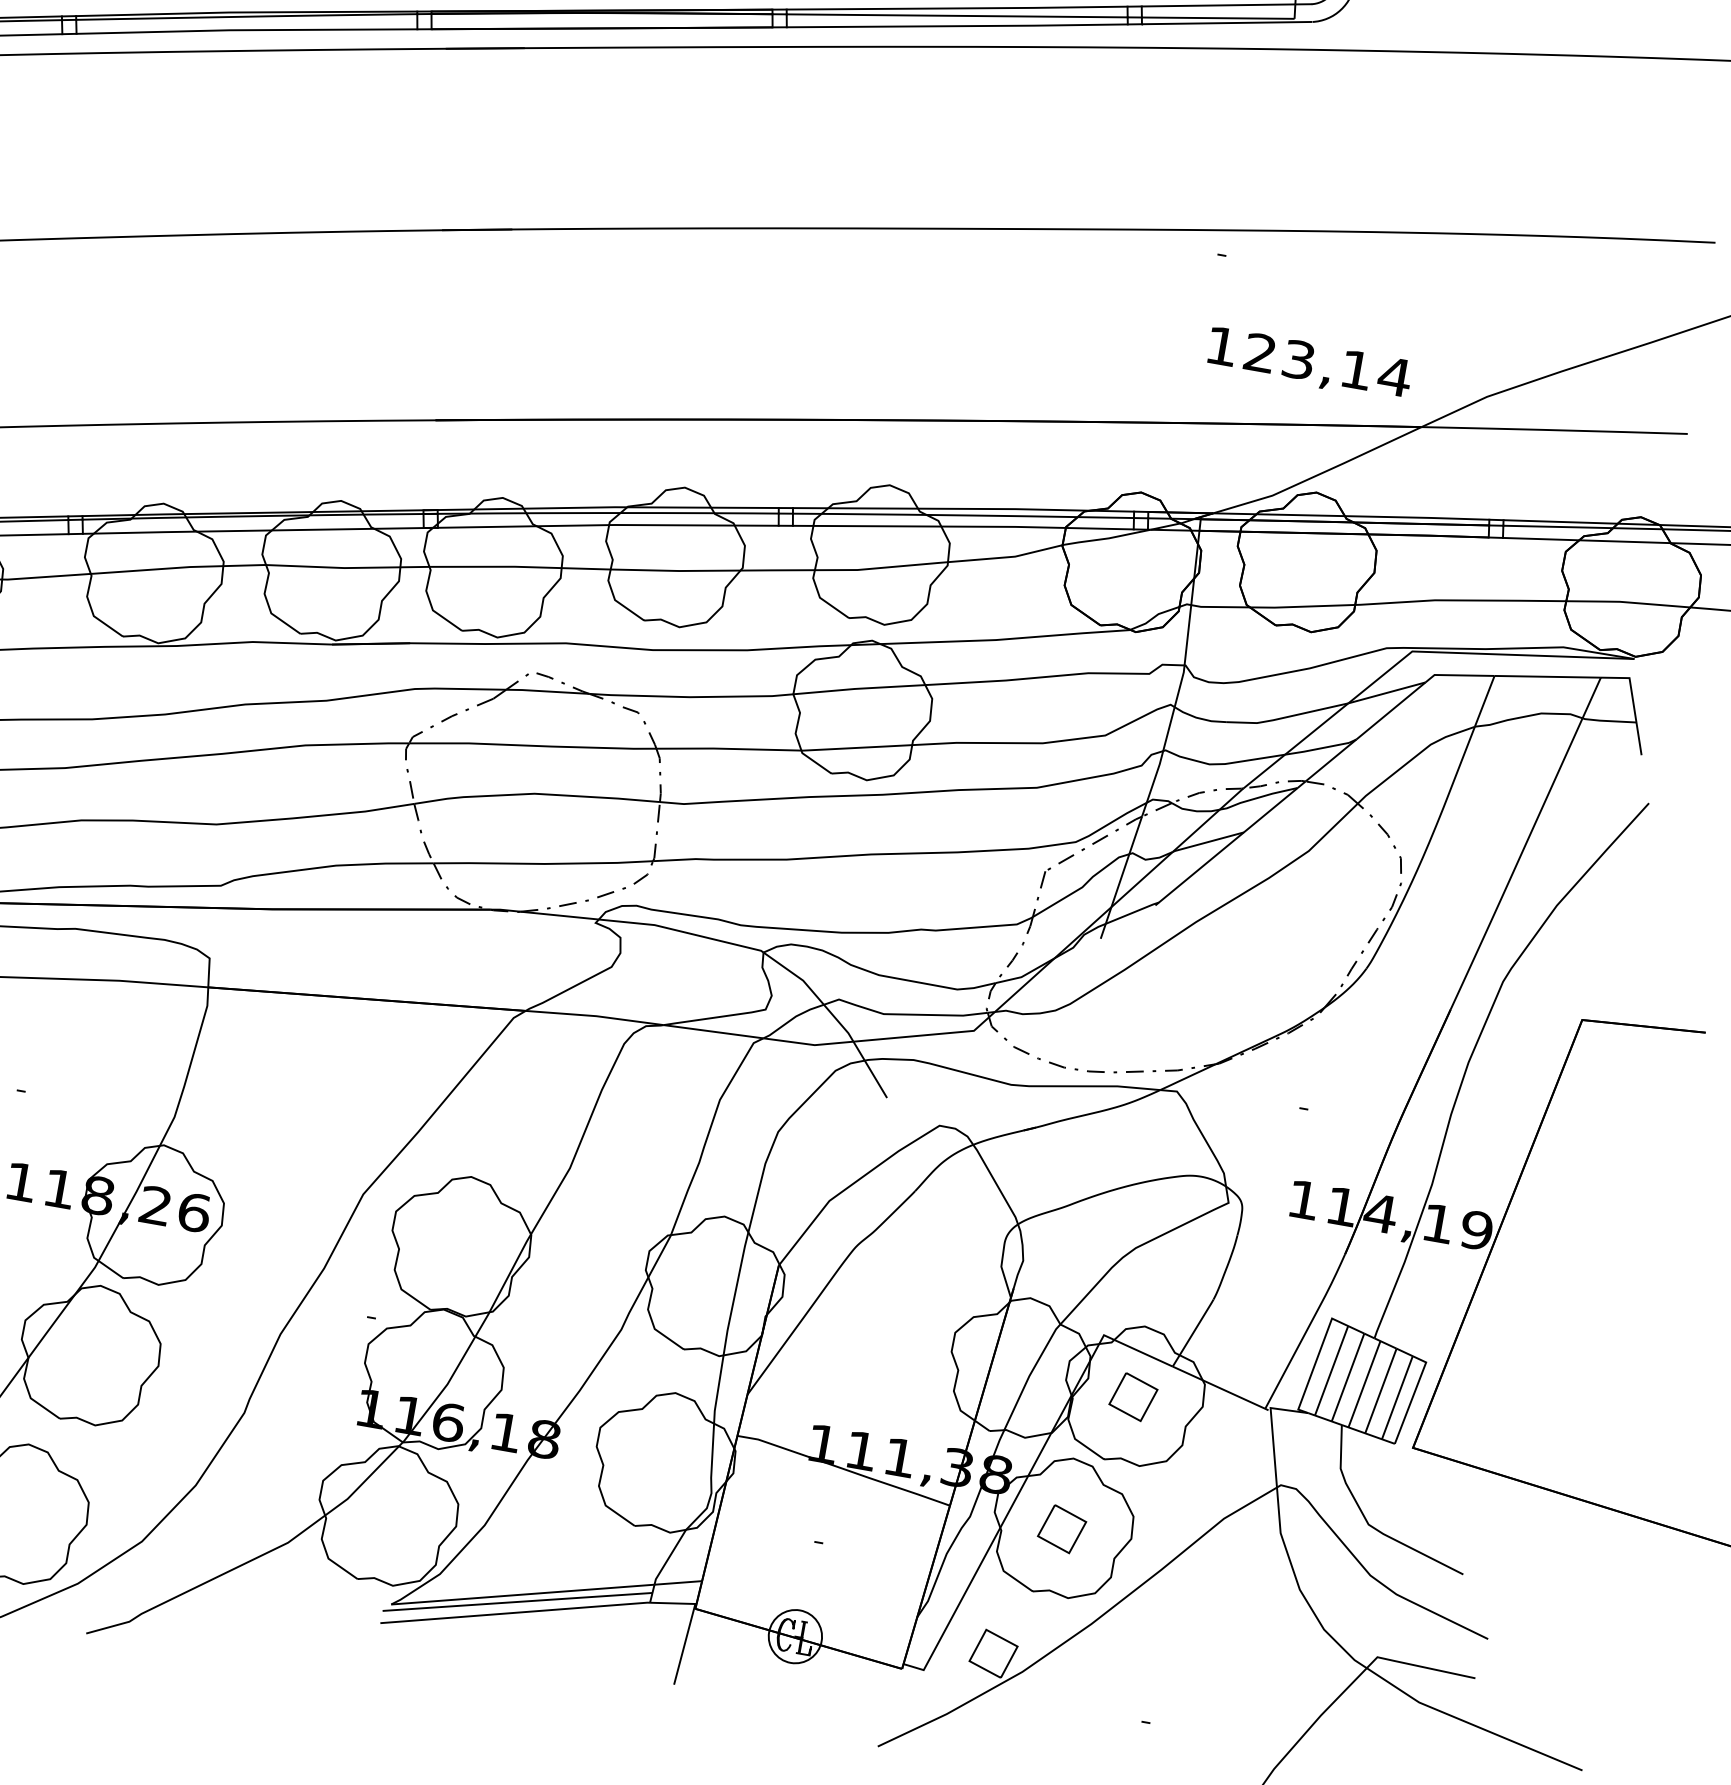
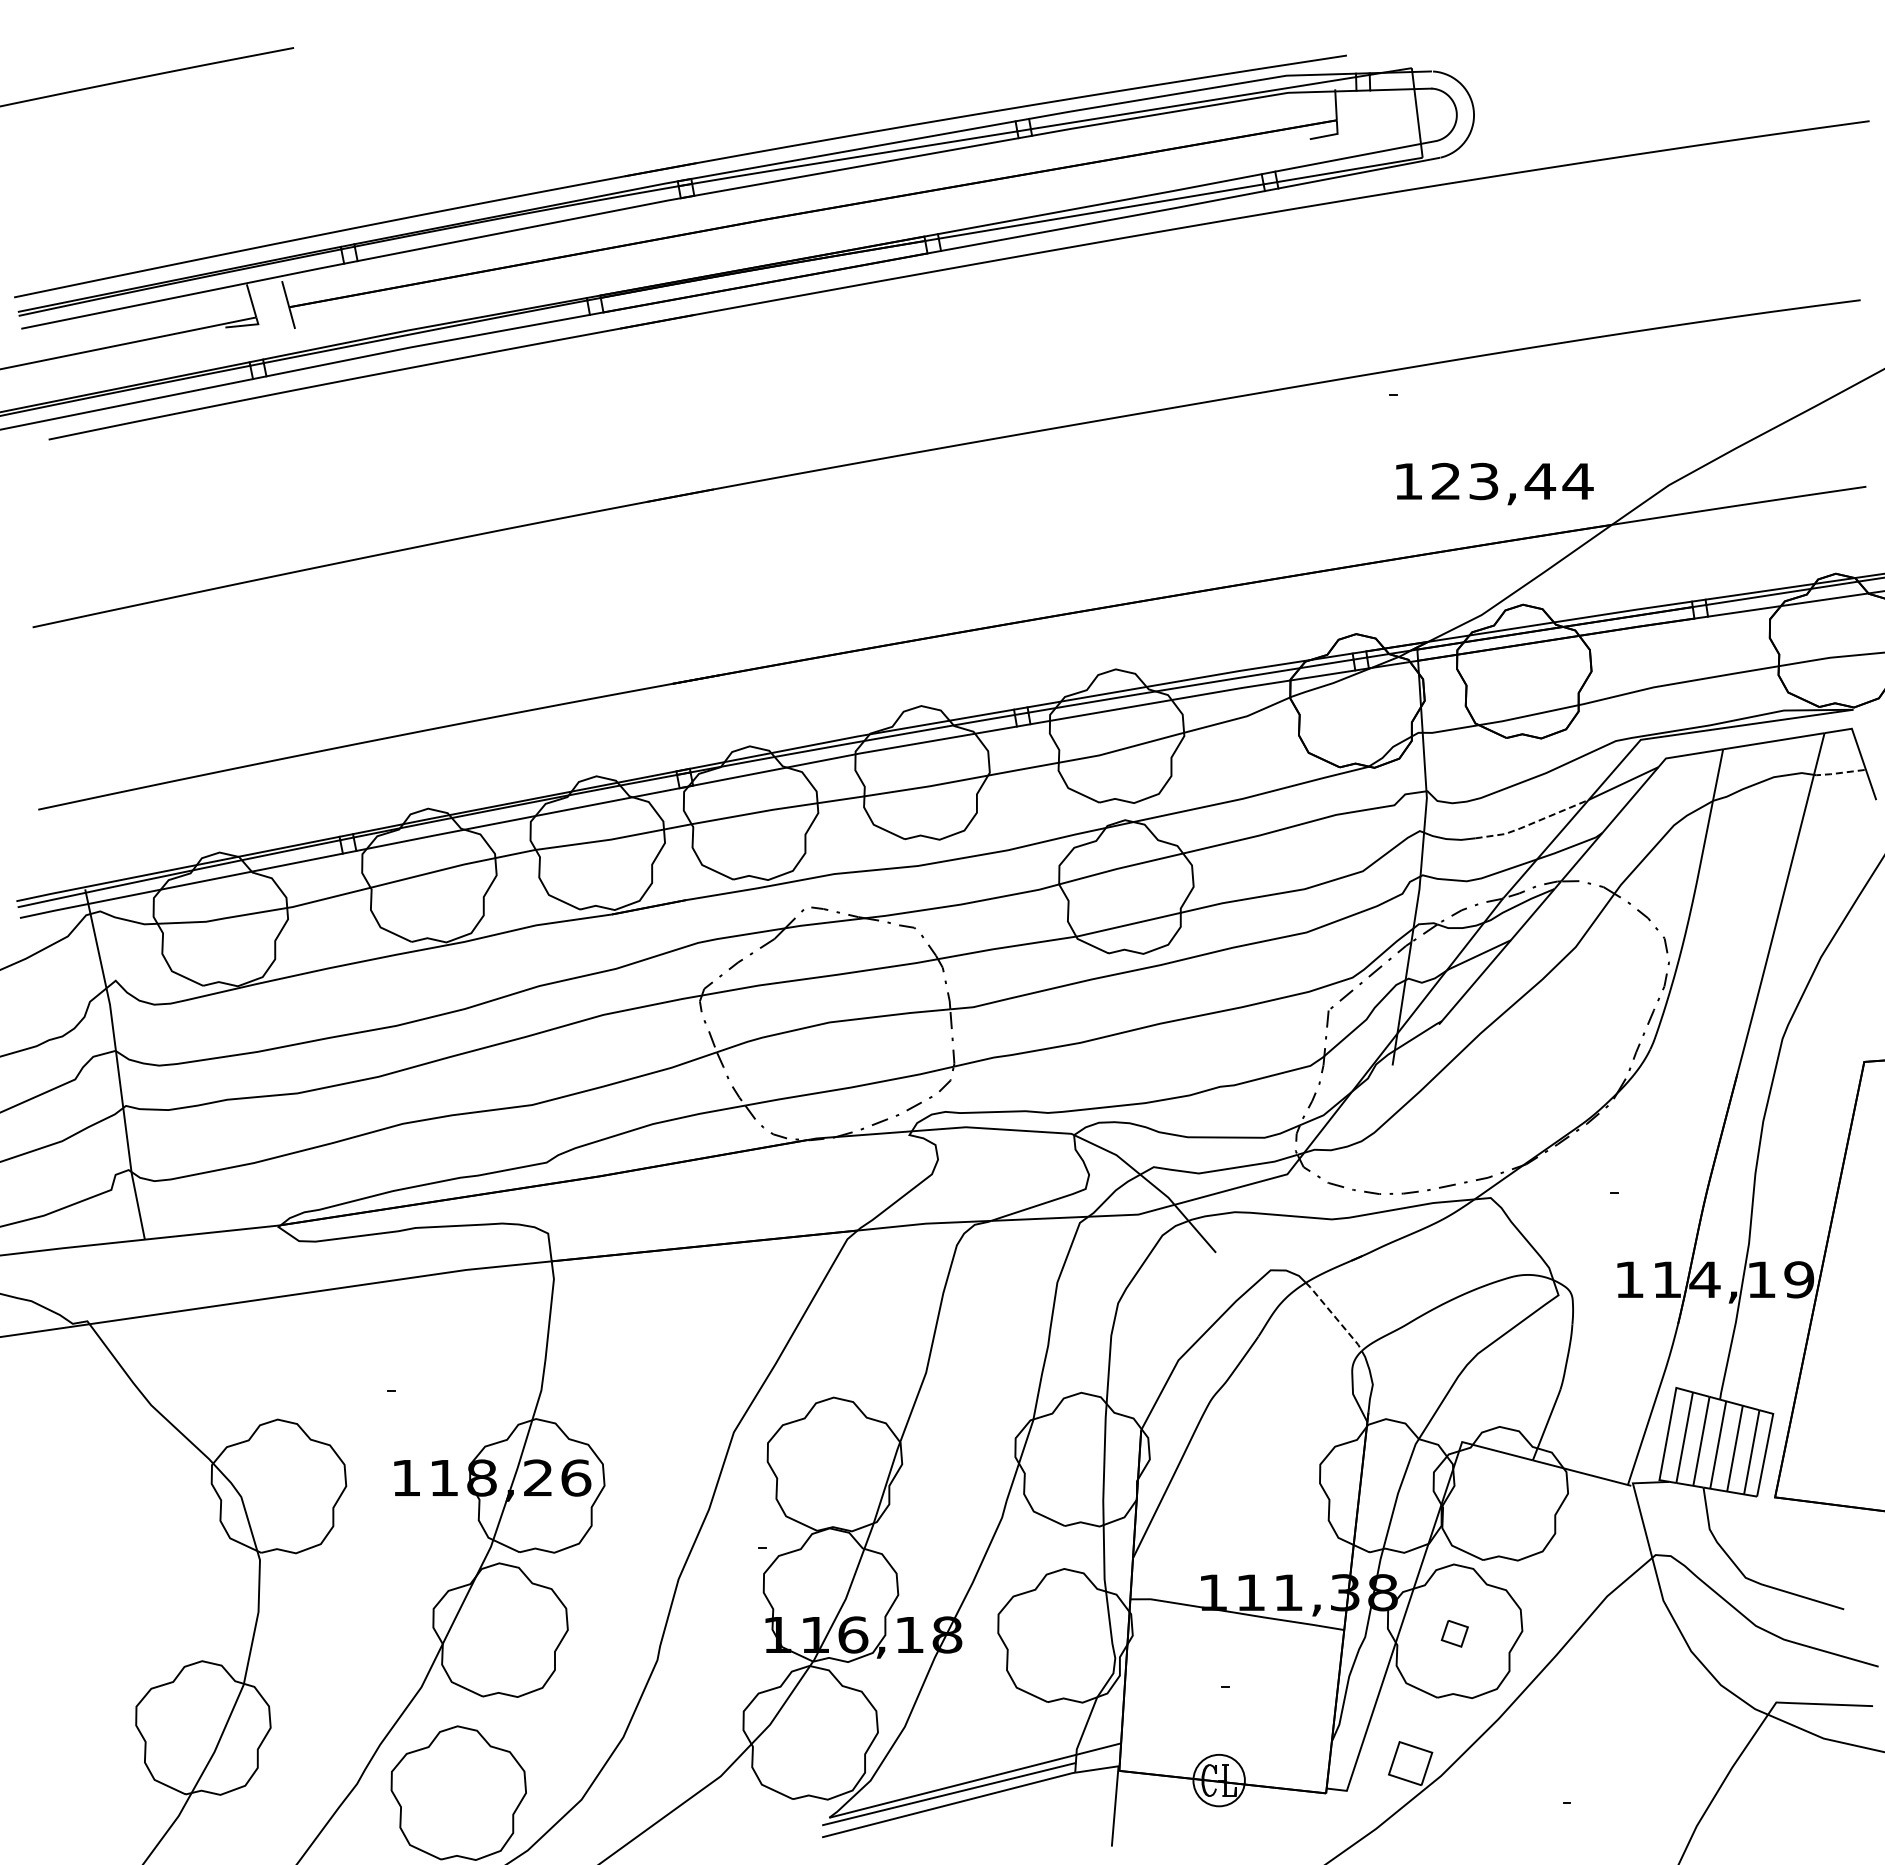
text: (1356, 370) -> (1540, 481), 123,14 -> 123,44
line: (1286, 717) -> (1532, 823), solid -> dashed
line: (1607, 721) -> (1838, 773), solid -> dashed
line: (996, 1184) -> (1334, 1316), solid -> dashed
part: (1133, 1396) -> (1500, 1495), removed
part: (1061, 1529) -> (1454, 1633), size x0.6

